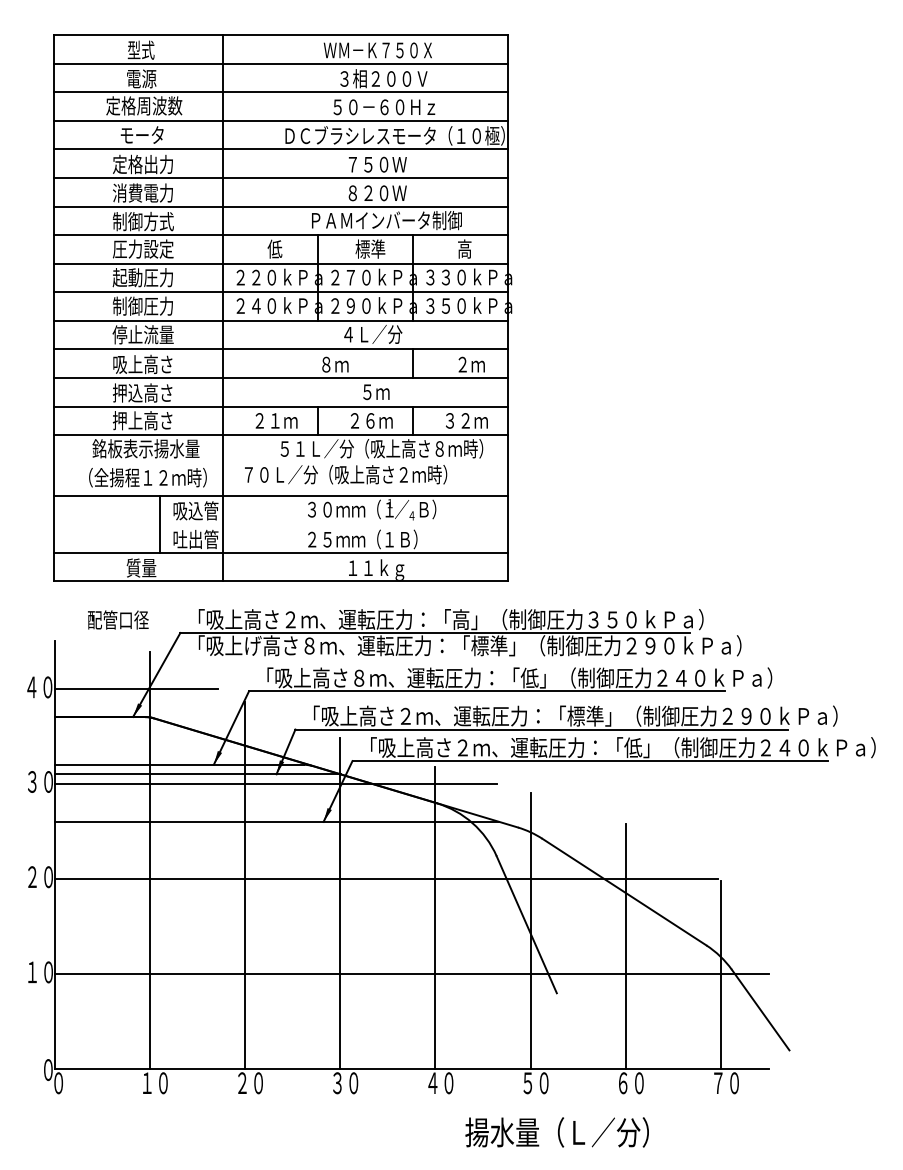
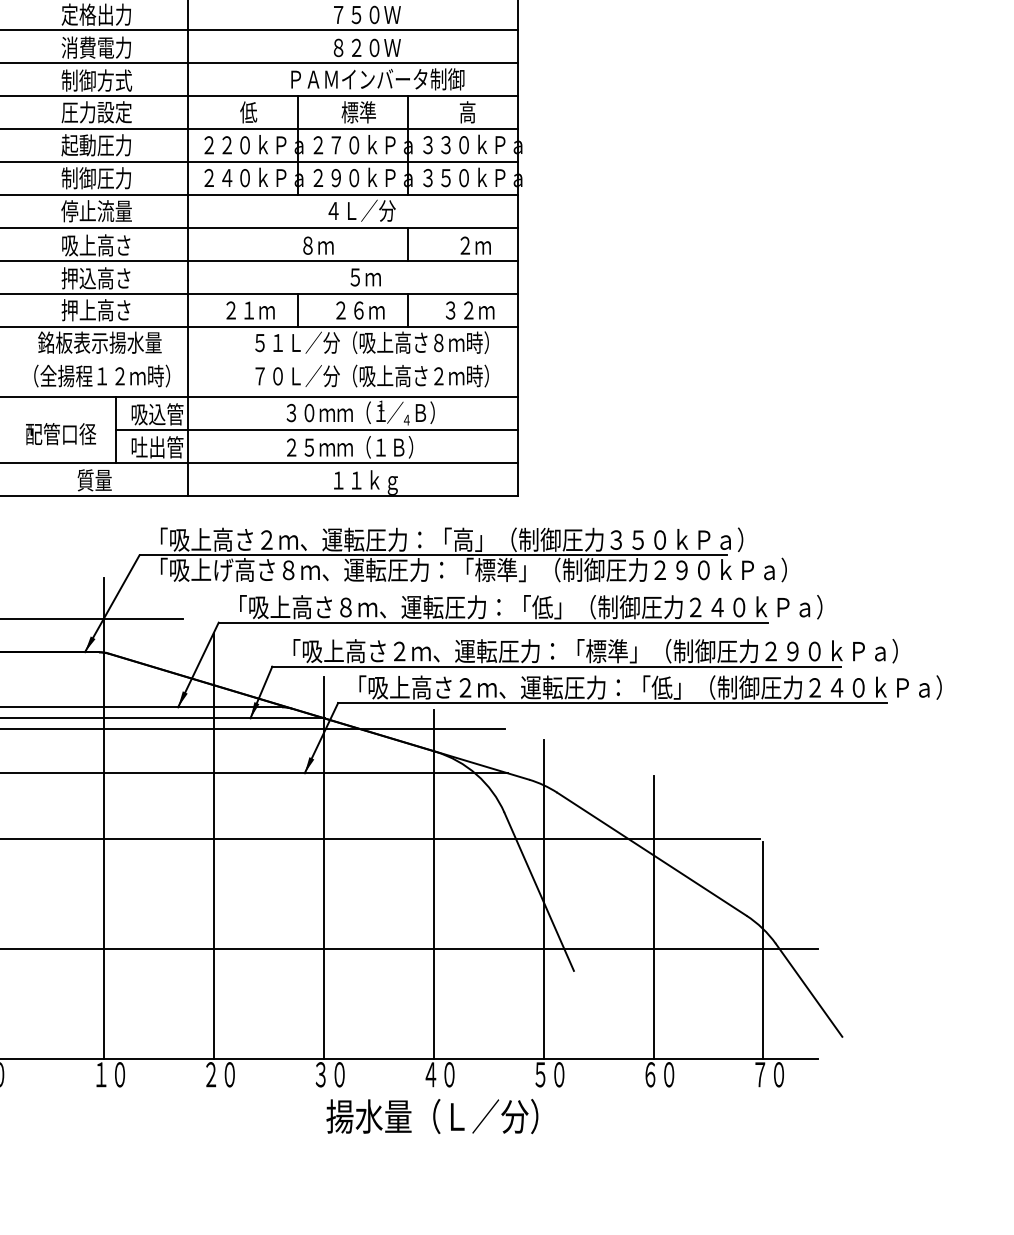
text: (346, 474) -> (372, 375), moved
line: (334, 524) -> (317, 430), added
text: (118, 619) -> (61, 433), moved
text: (556, 1132) -> (431, 1116), moved

